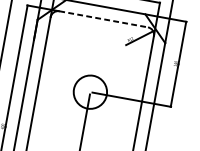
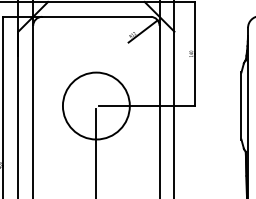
line: (103, 19) -> (96, 16), dashed -> solid
circle: (89, 91) -> (95, 105), size x1.67

